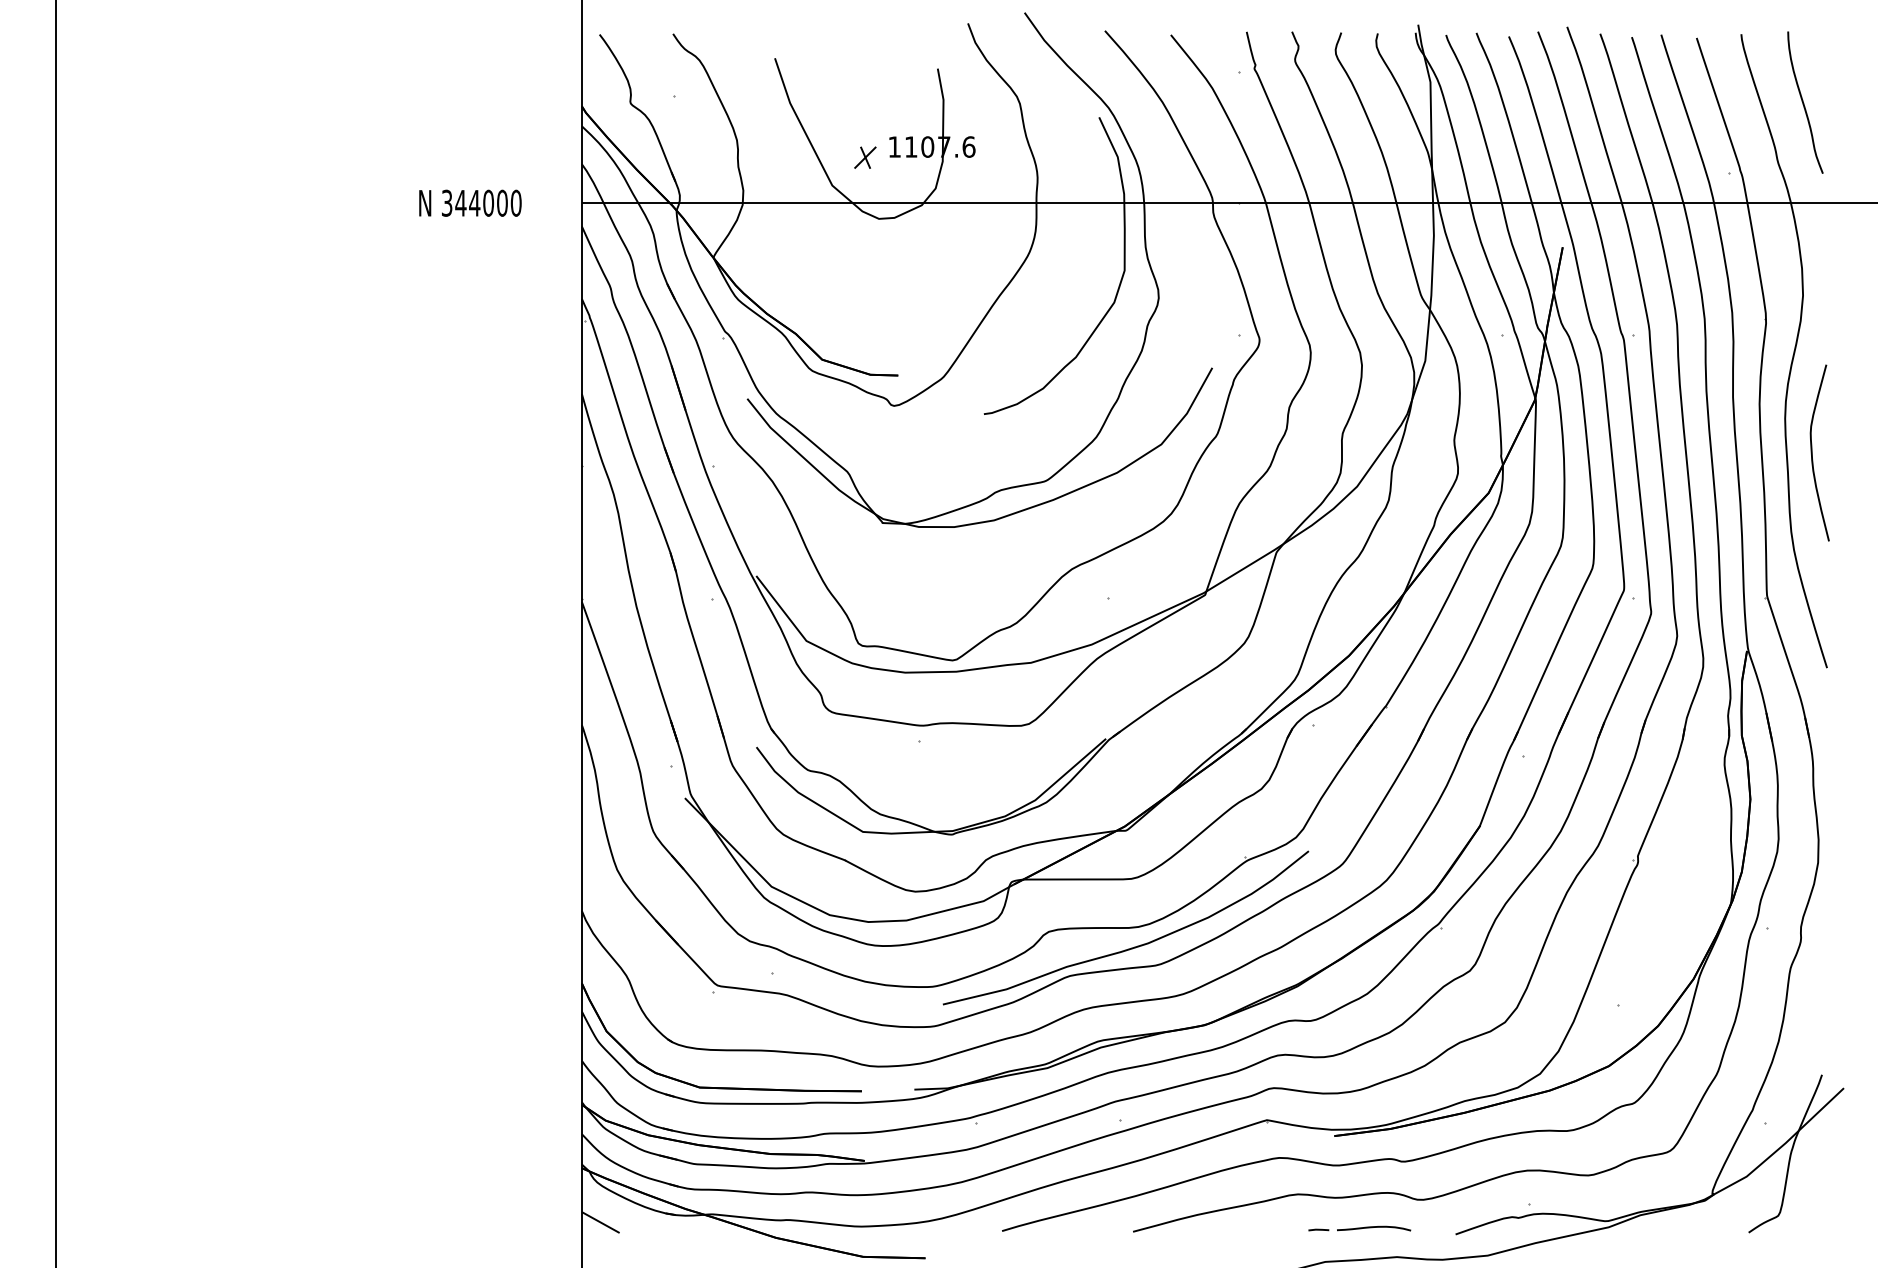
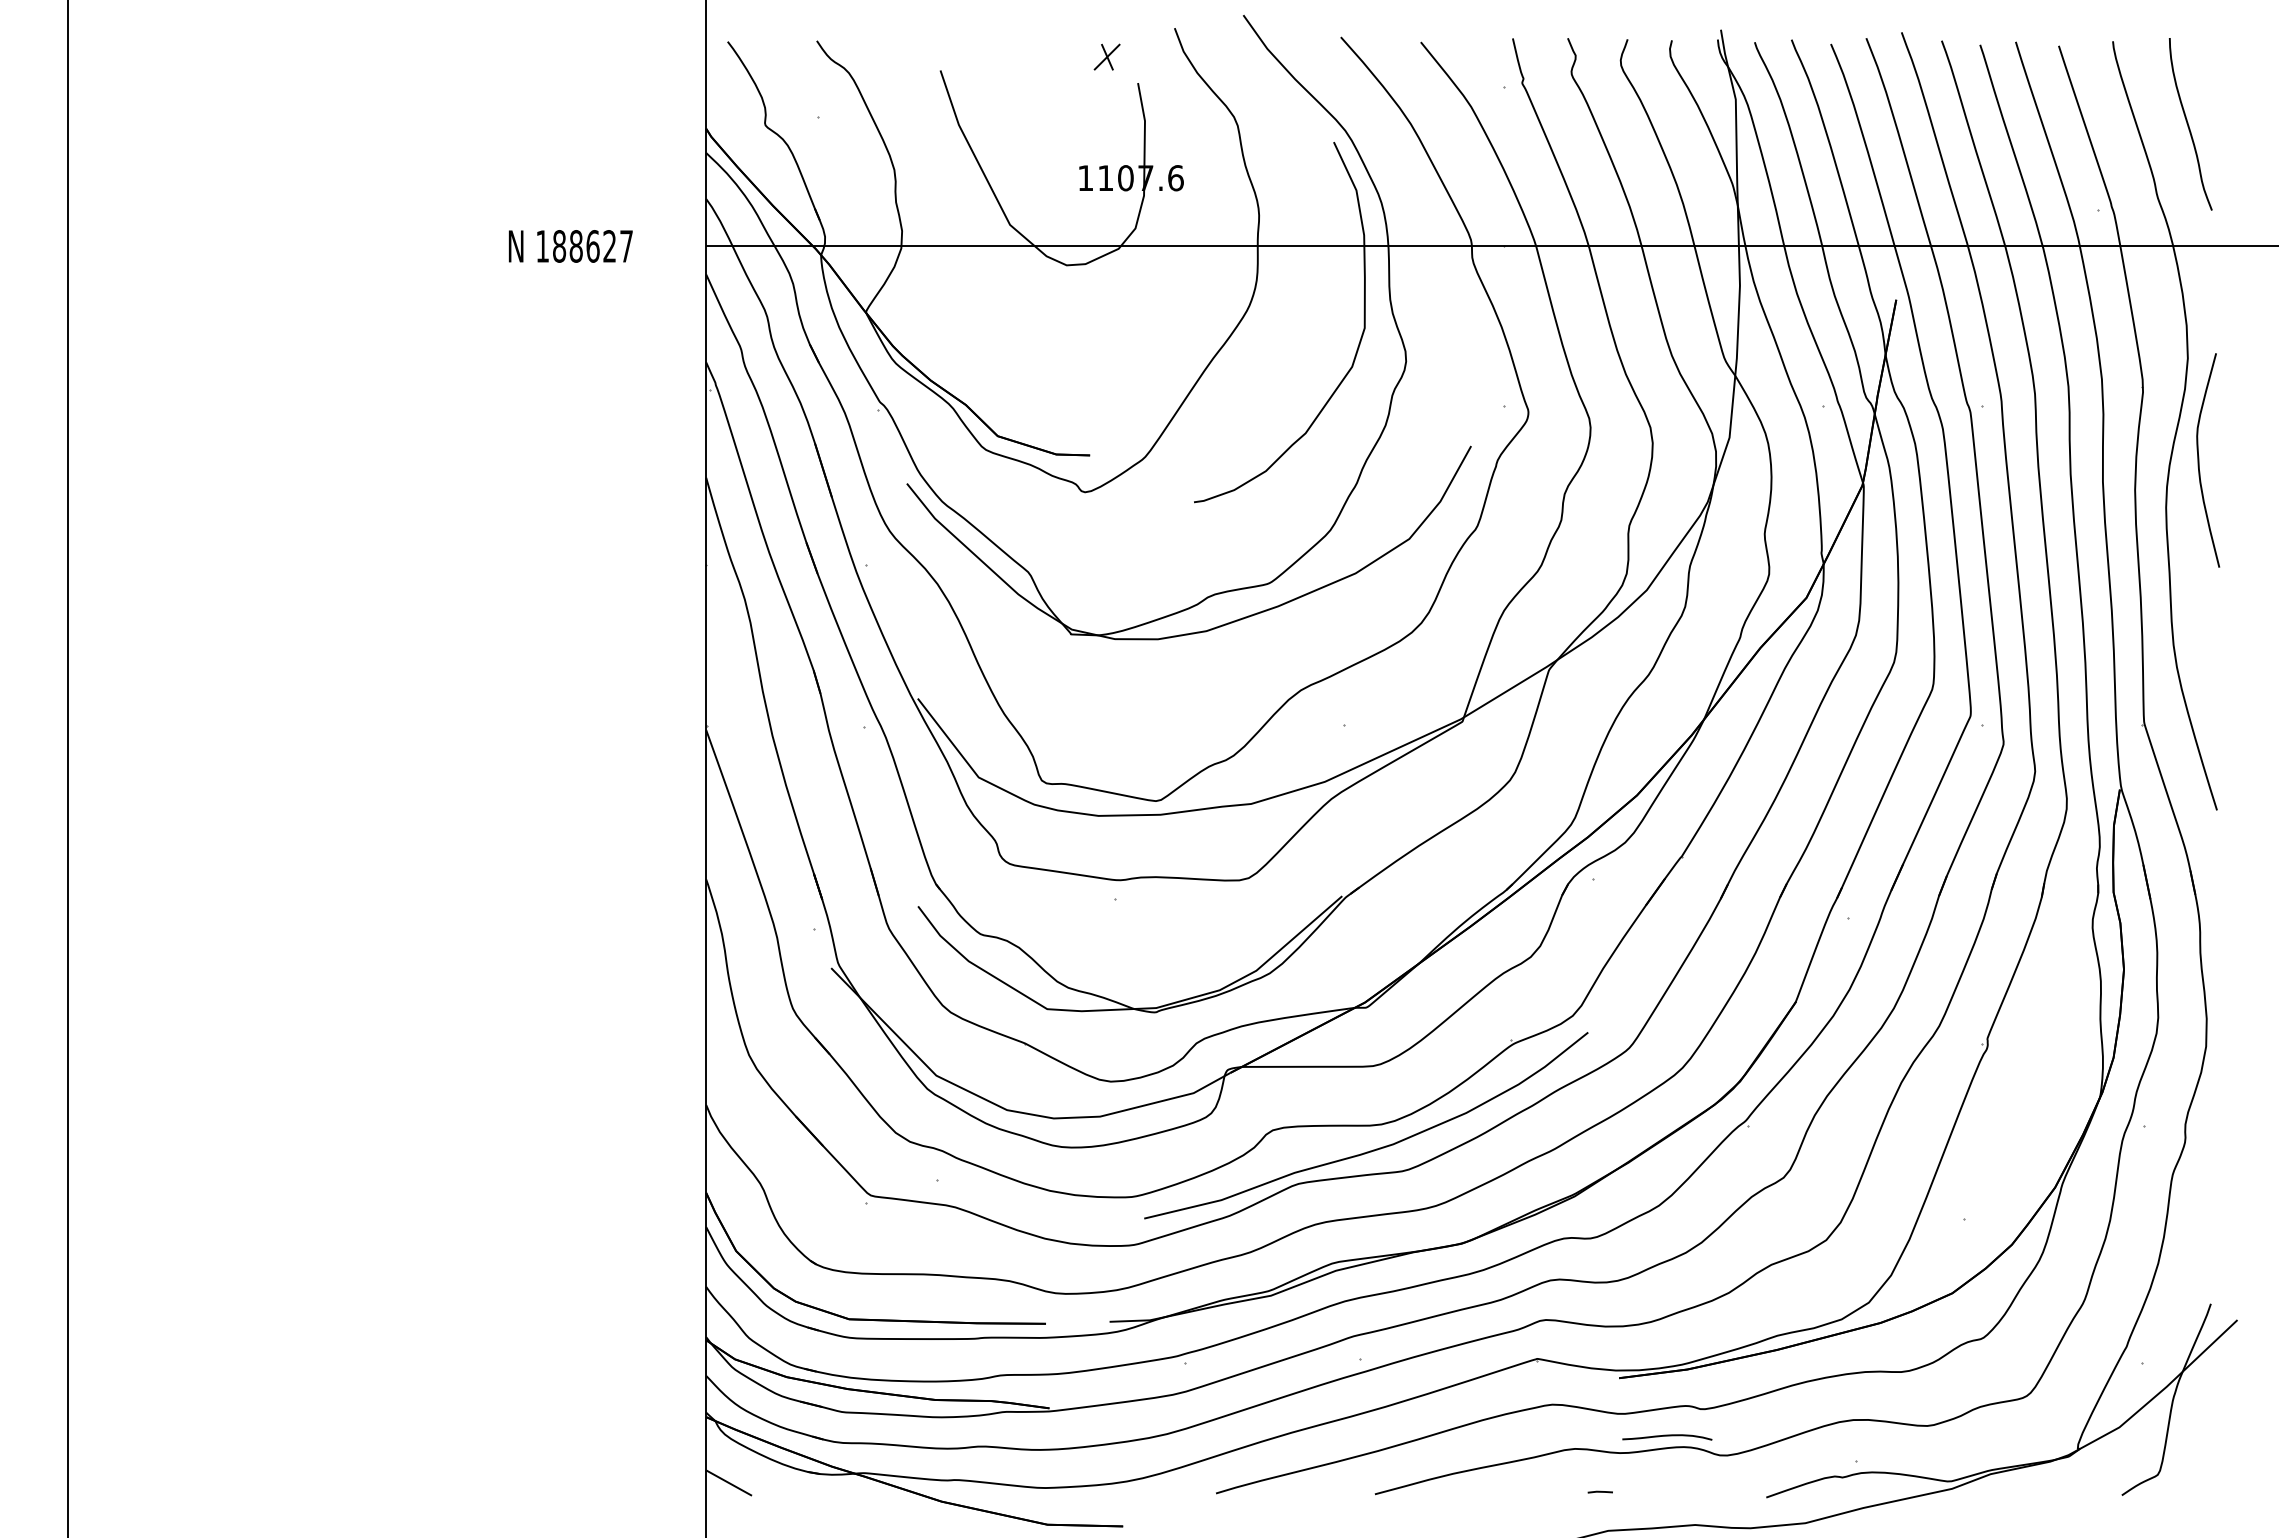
part: (864, 157) -> (1106, 56), moved
text: (481, 203) -> (584, 246), 344000 -> 188627
curve: (1812, 453) -> (2199, 460), moved
curve: (1374, 1227) -> (1667, 1436), moved

